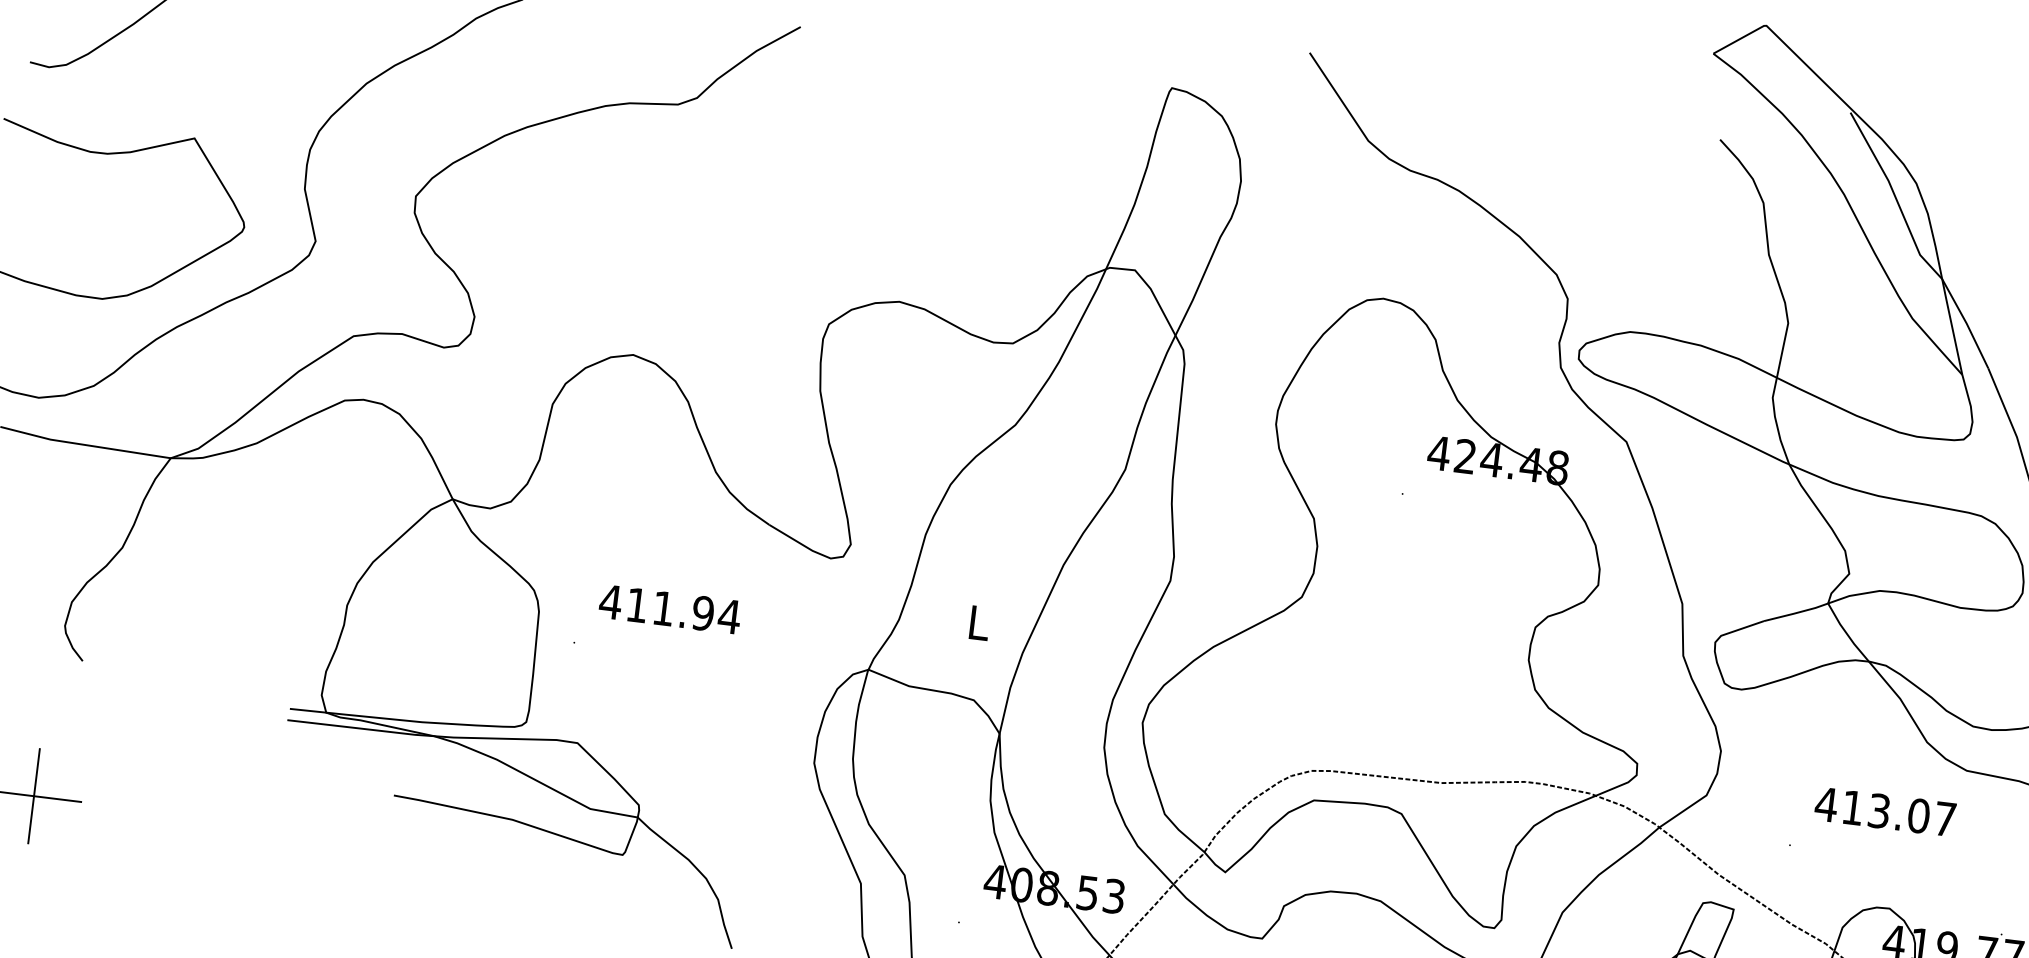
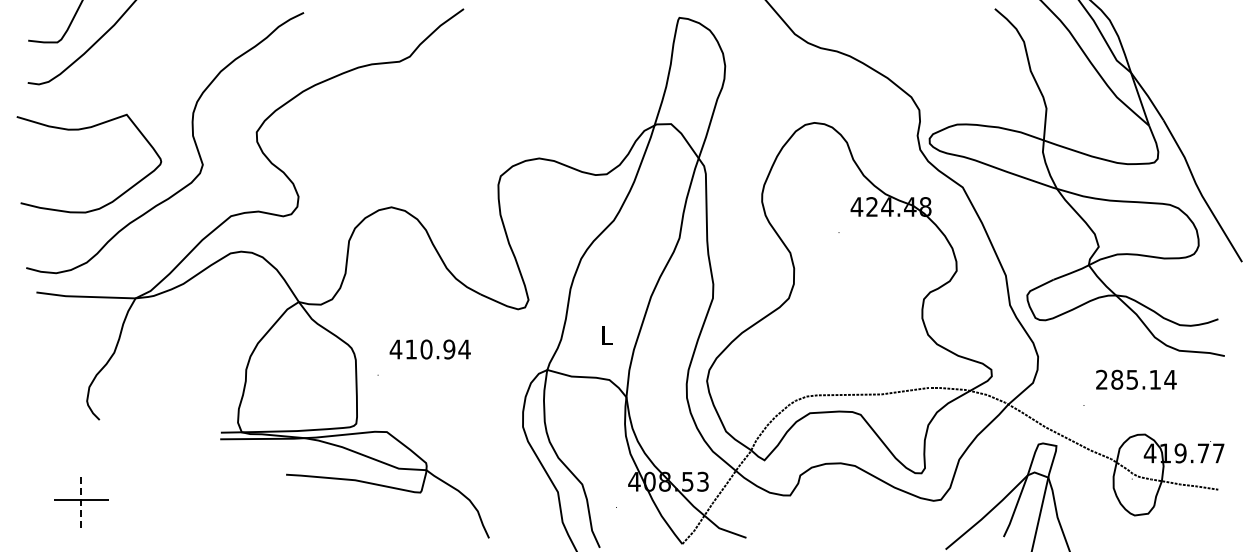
text: (663, 608) -> (426, 349), 411.94 -> 410.94
line: (34, 796) -> (81, 500), solid -> dashed
text: (1884, 811) -> (1135, 379), 413.07 -> 285.14

